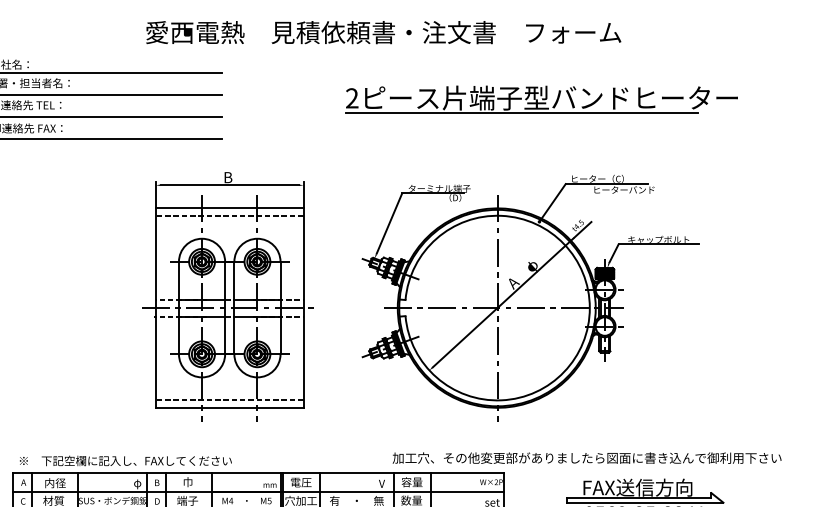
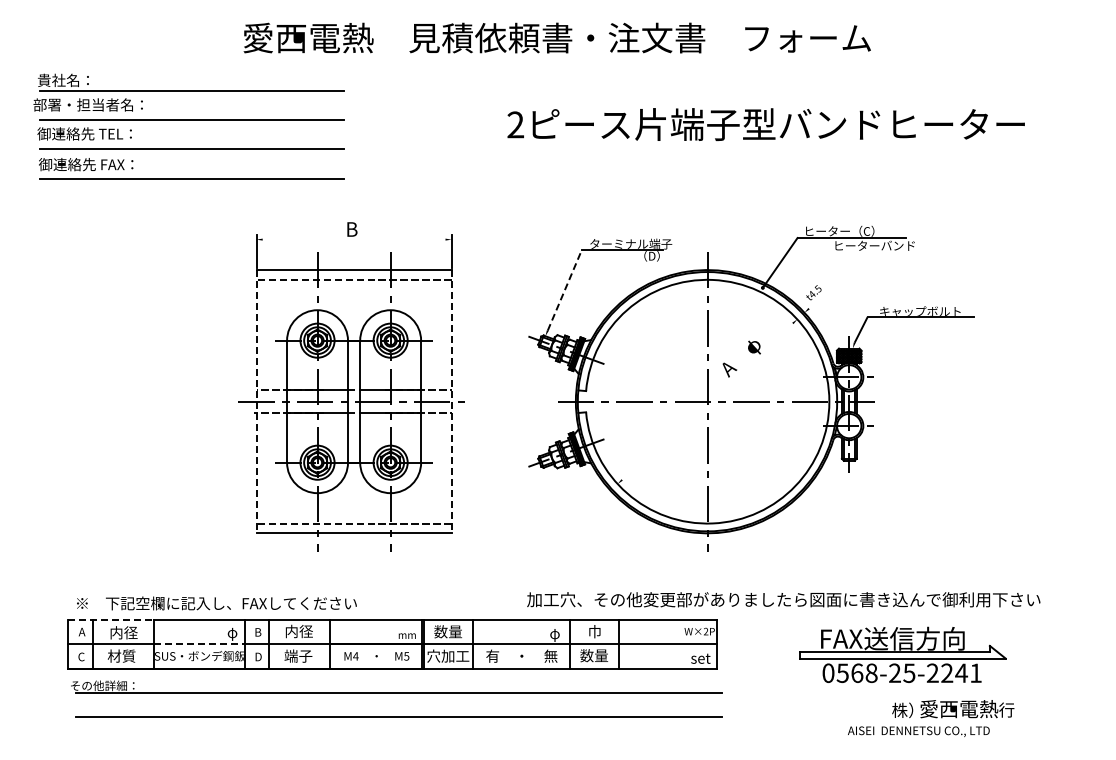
line: (521, 113) -> (739, 144), removed
line: (229, 185) -> (353, 239), removed
line: (389, 223) -> (564, 290), solid -> dashed
line: (511, 294) -> (726, 383), removed
line: (155, 307) -> (256, 401), solid -> dashed
line: (303, 307) -> (451, 401), solid -> dashed
text: (586, 457) -> (783, 599), moved
line: (45, 473) -> (111, 619), solid -> dashed
text: (187, 482) -> (298, 631), 巾 -> 内径
text: (300, 482) -> (447, 631), 電圧 -> 数量
text: (411, 482) -> (594, 631), 容量 -> 巾
text: (381, 484) -> (554, 634), V -> φ
line: (112, 492) -> (199, 644), solid -> dashed

